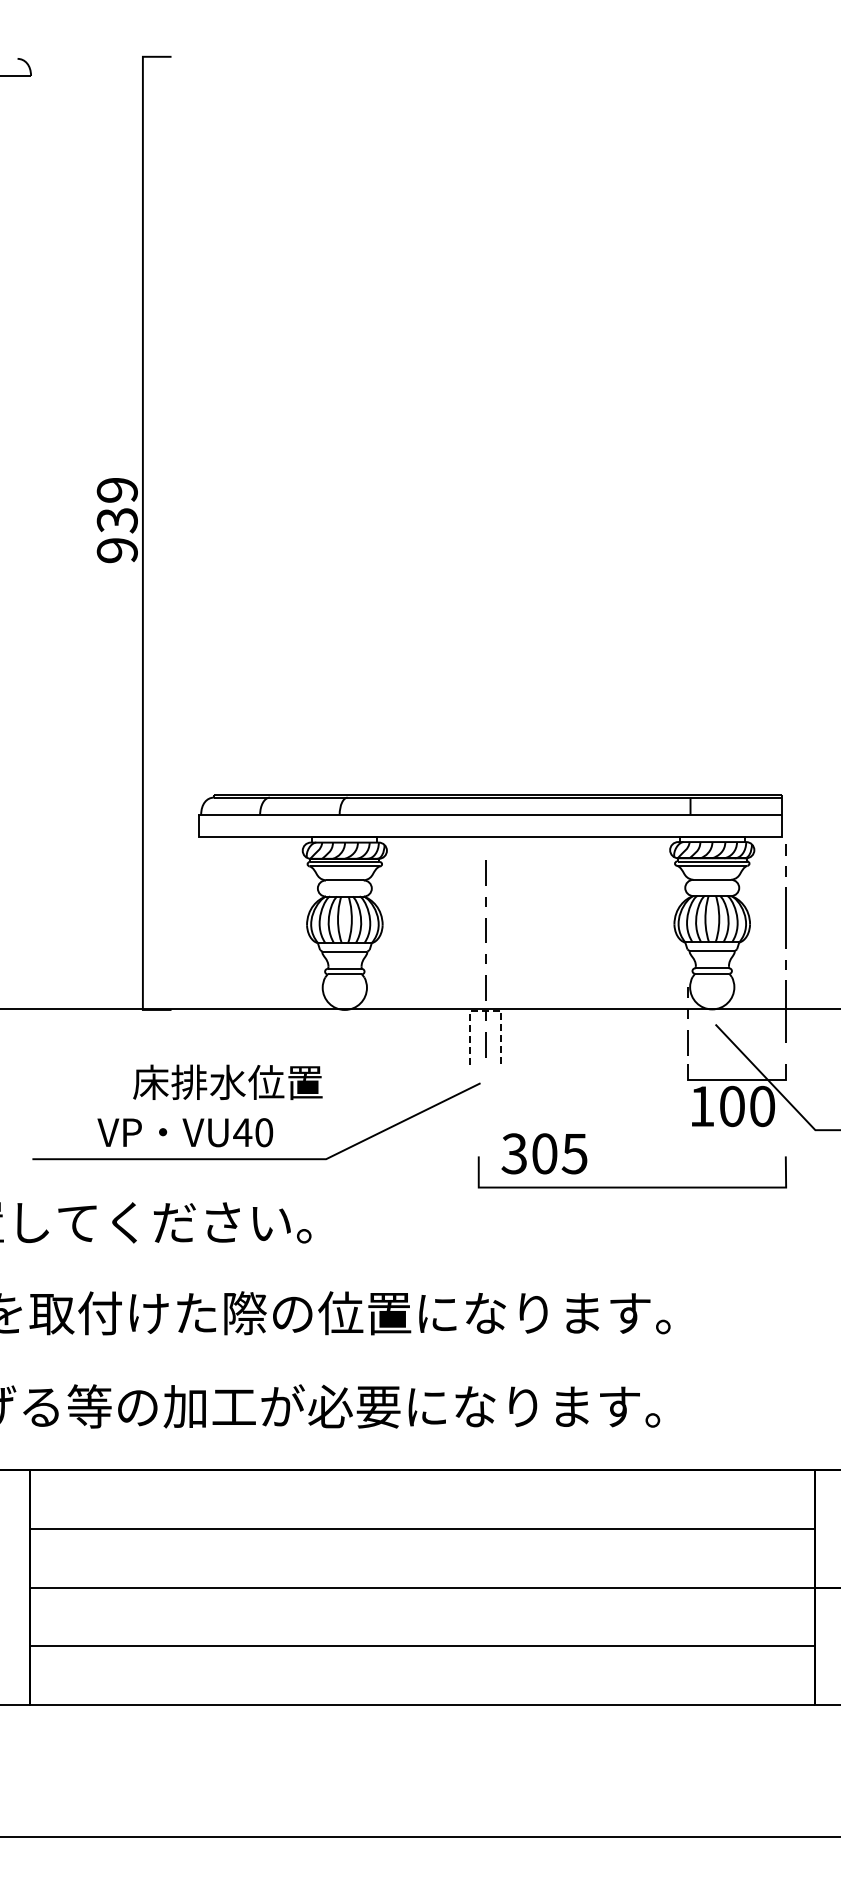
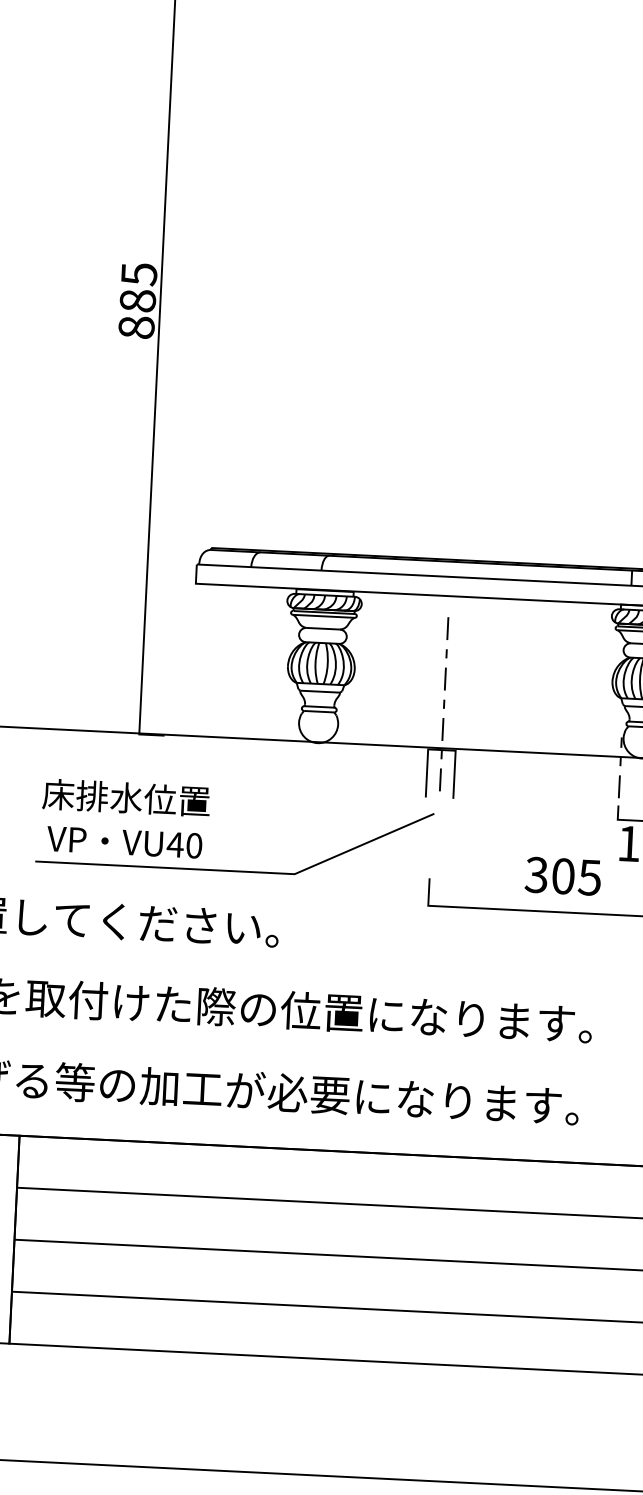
text: (116, 520) -> (137, 300), 939 -> 885
line: (485, 1010) -> (441, 749), dashed -> solid
text: (227, 1082) -> (126, 798), moved
text: (185, 1132) -> (124, 842), moved
text: (544, 1153) -> (563, 876), moved

